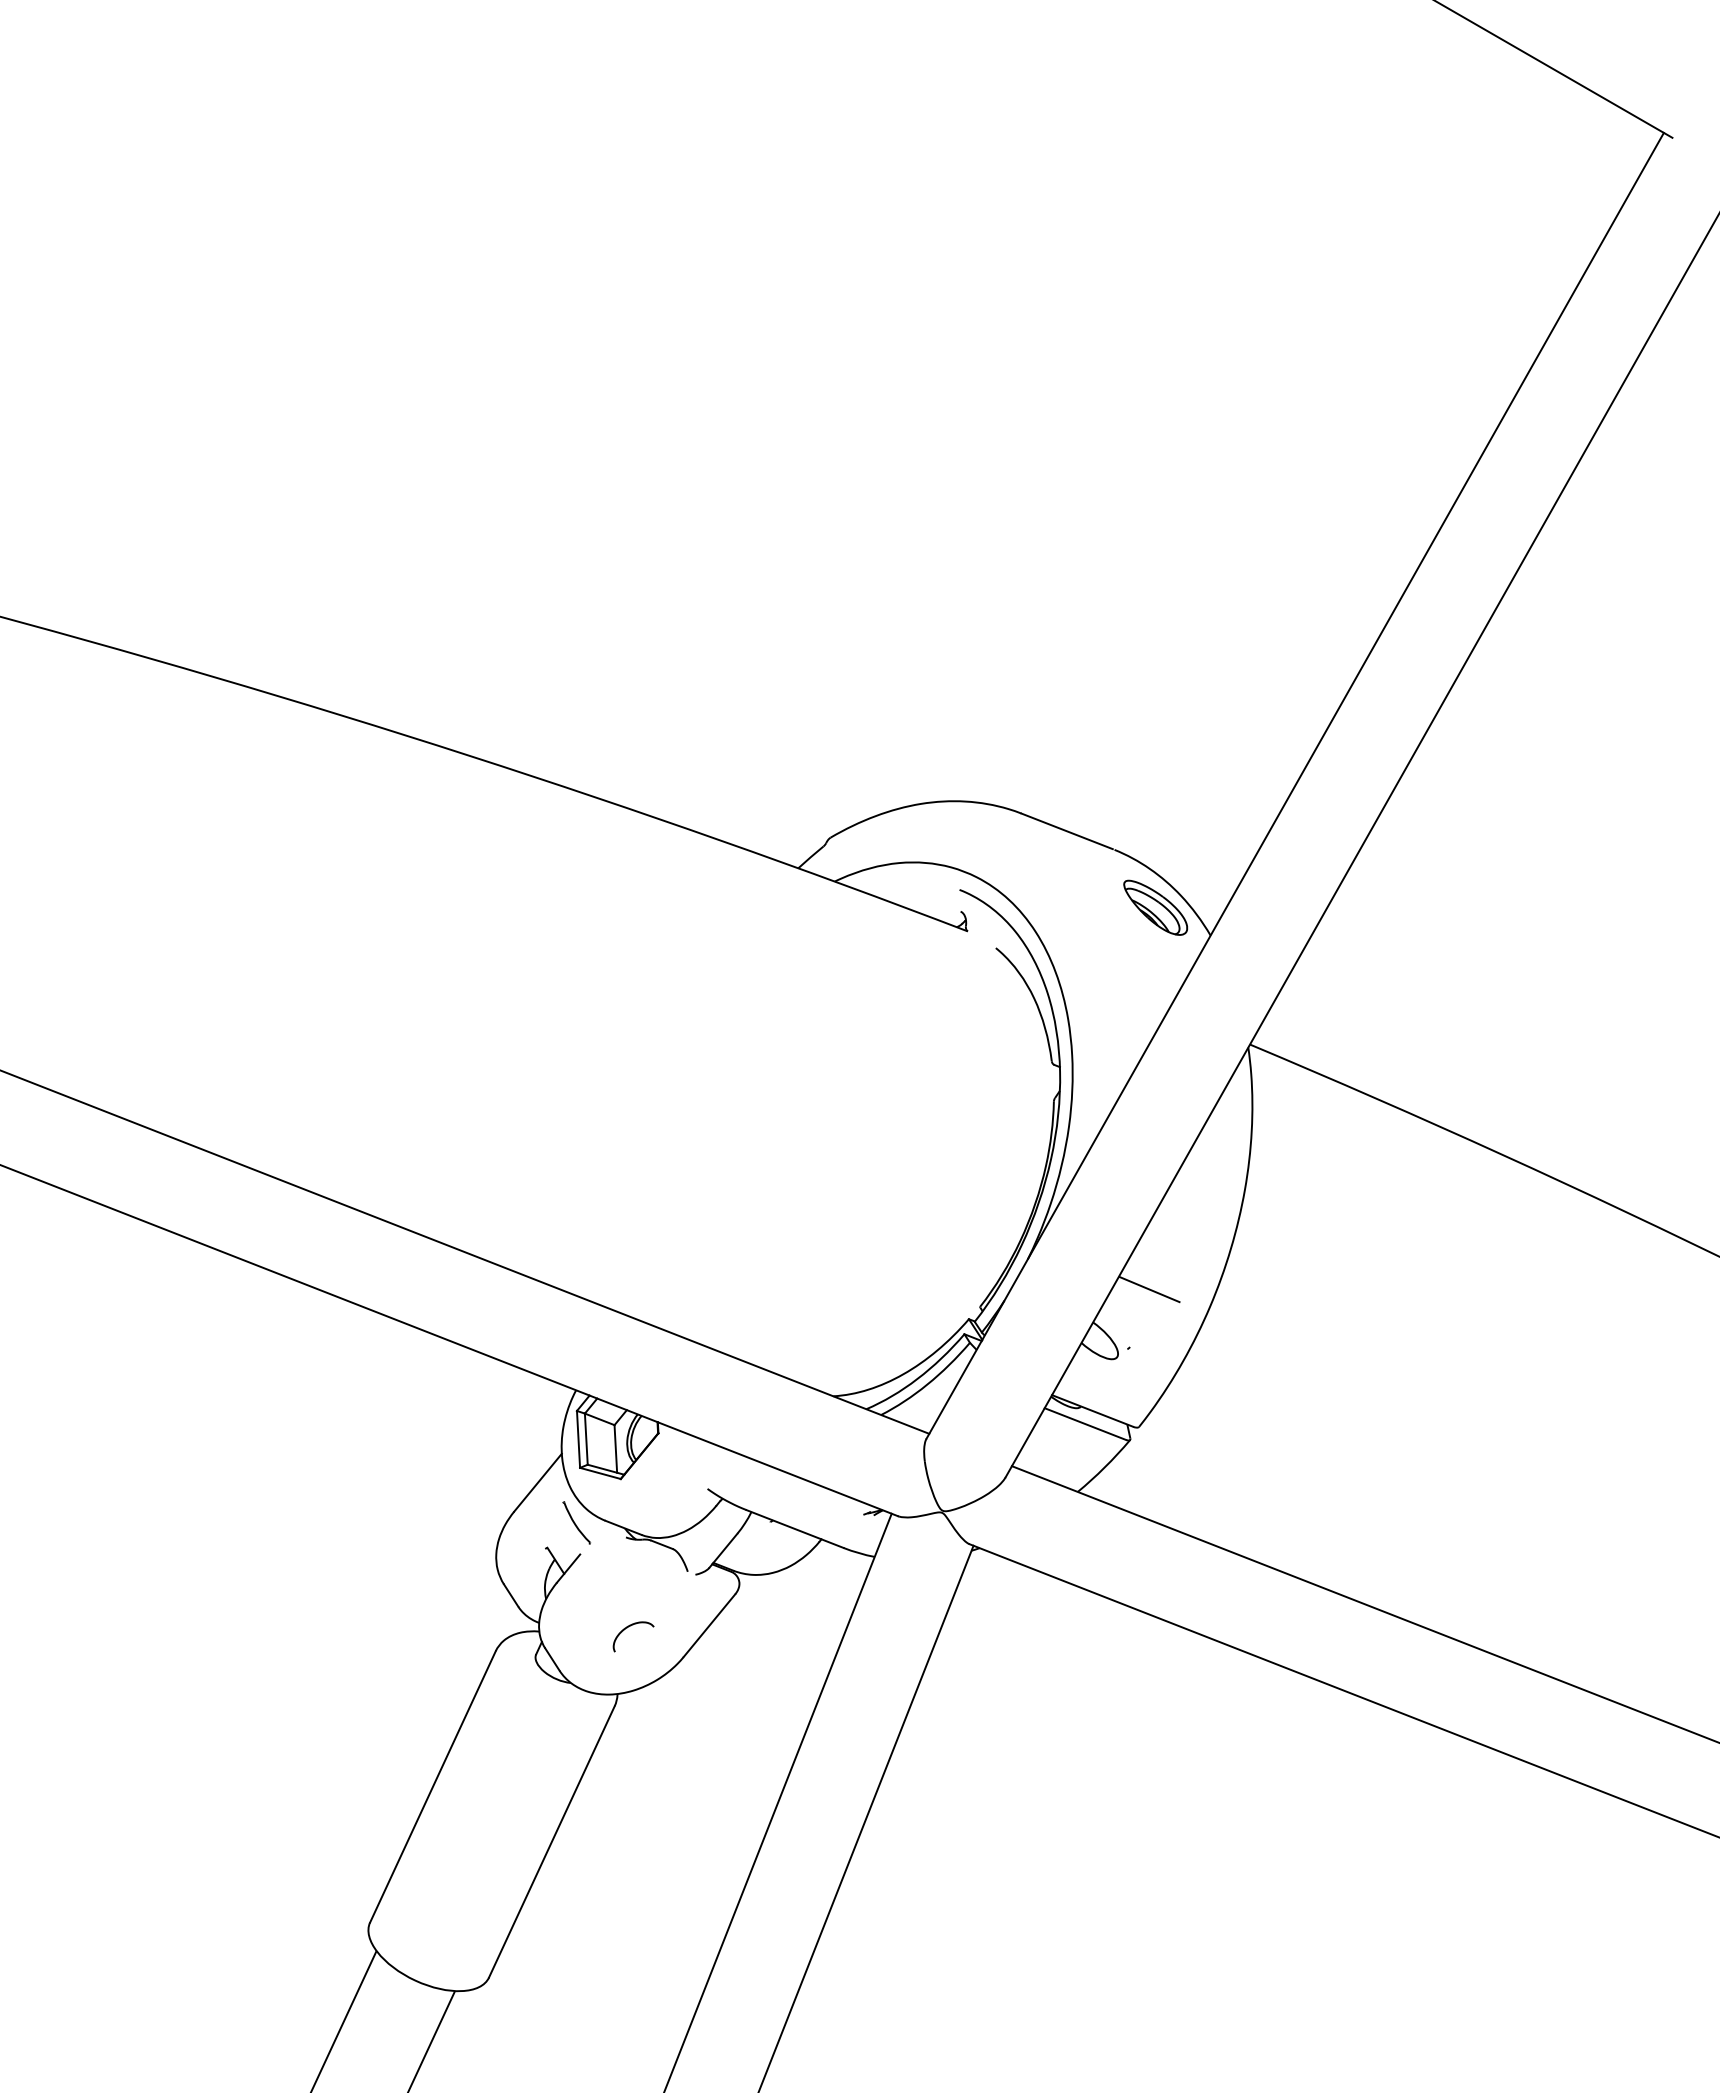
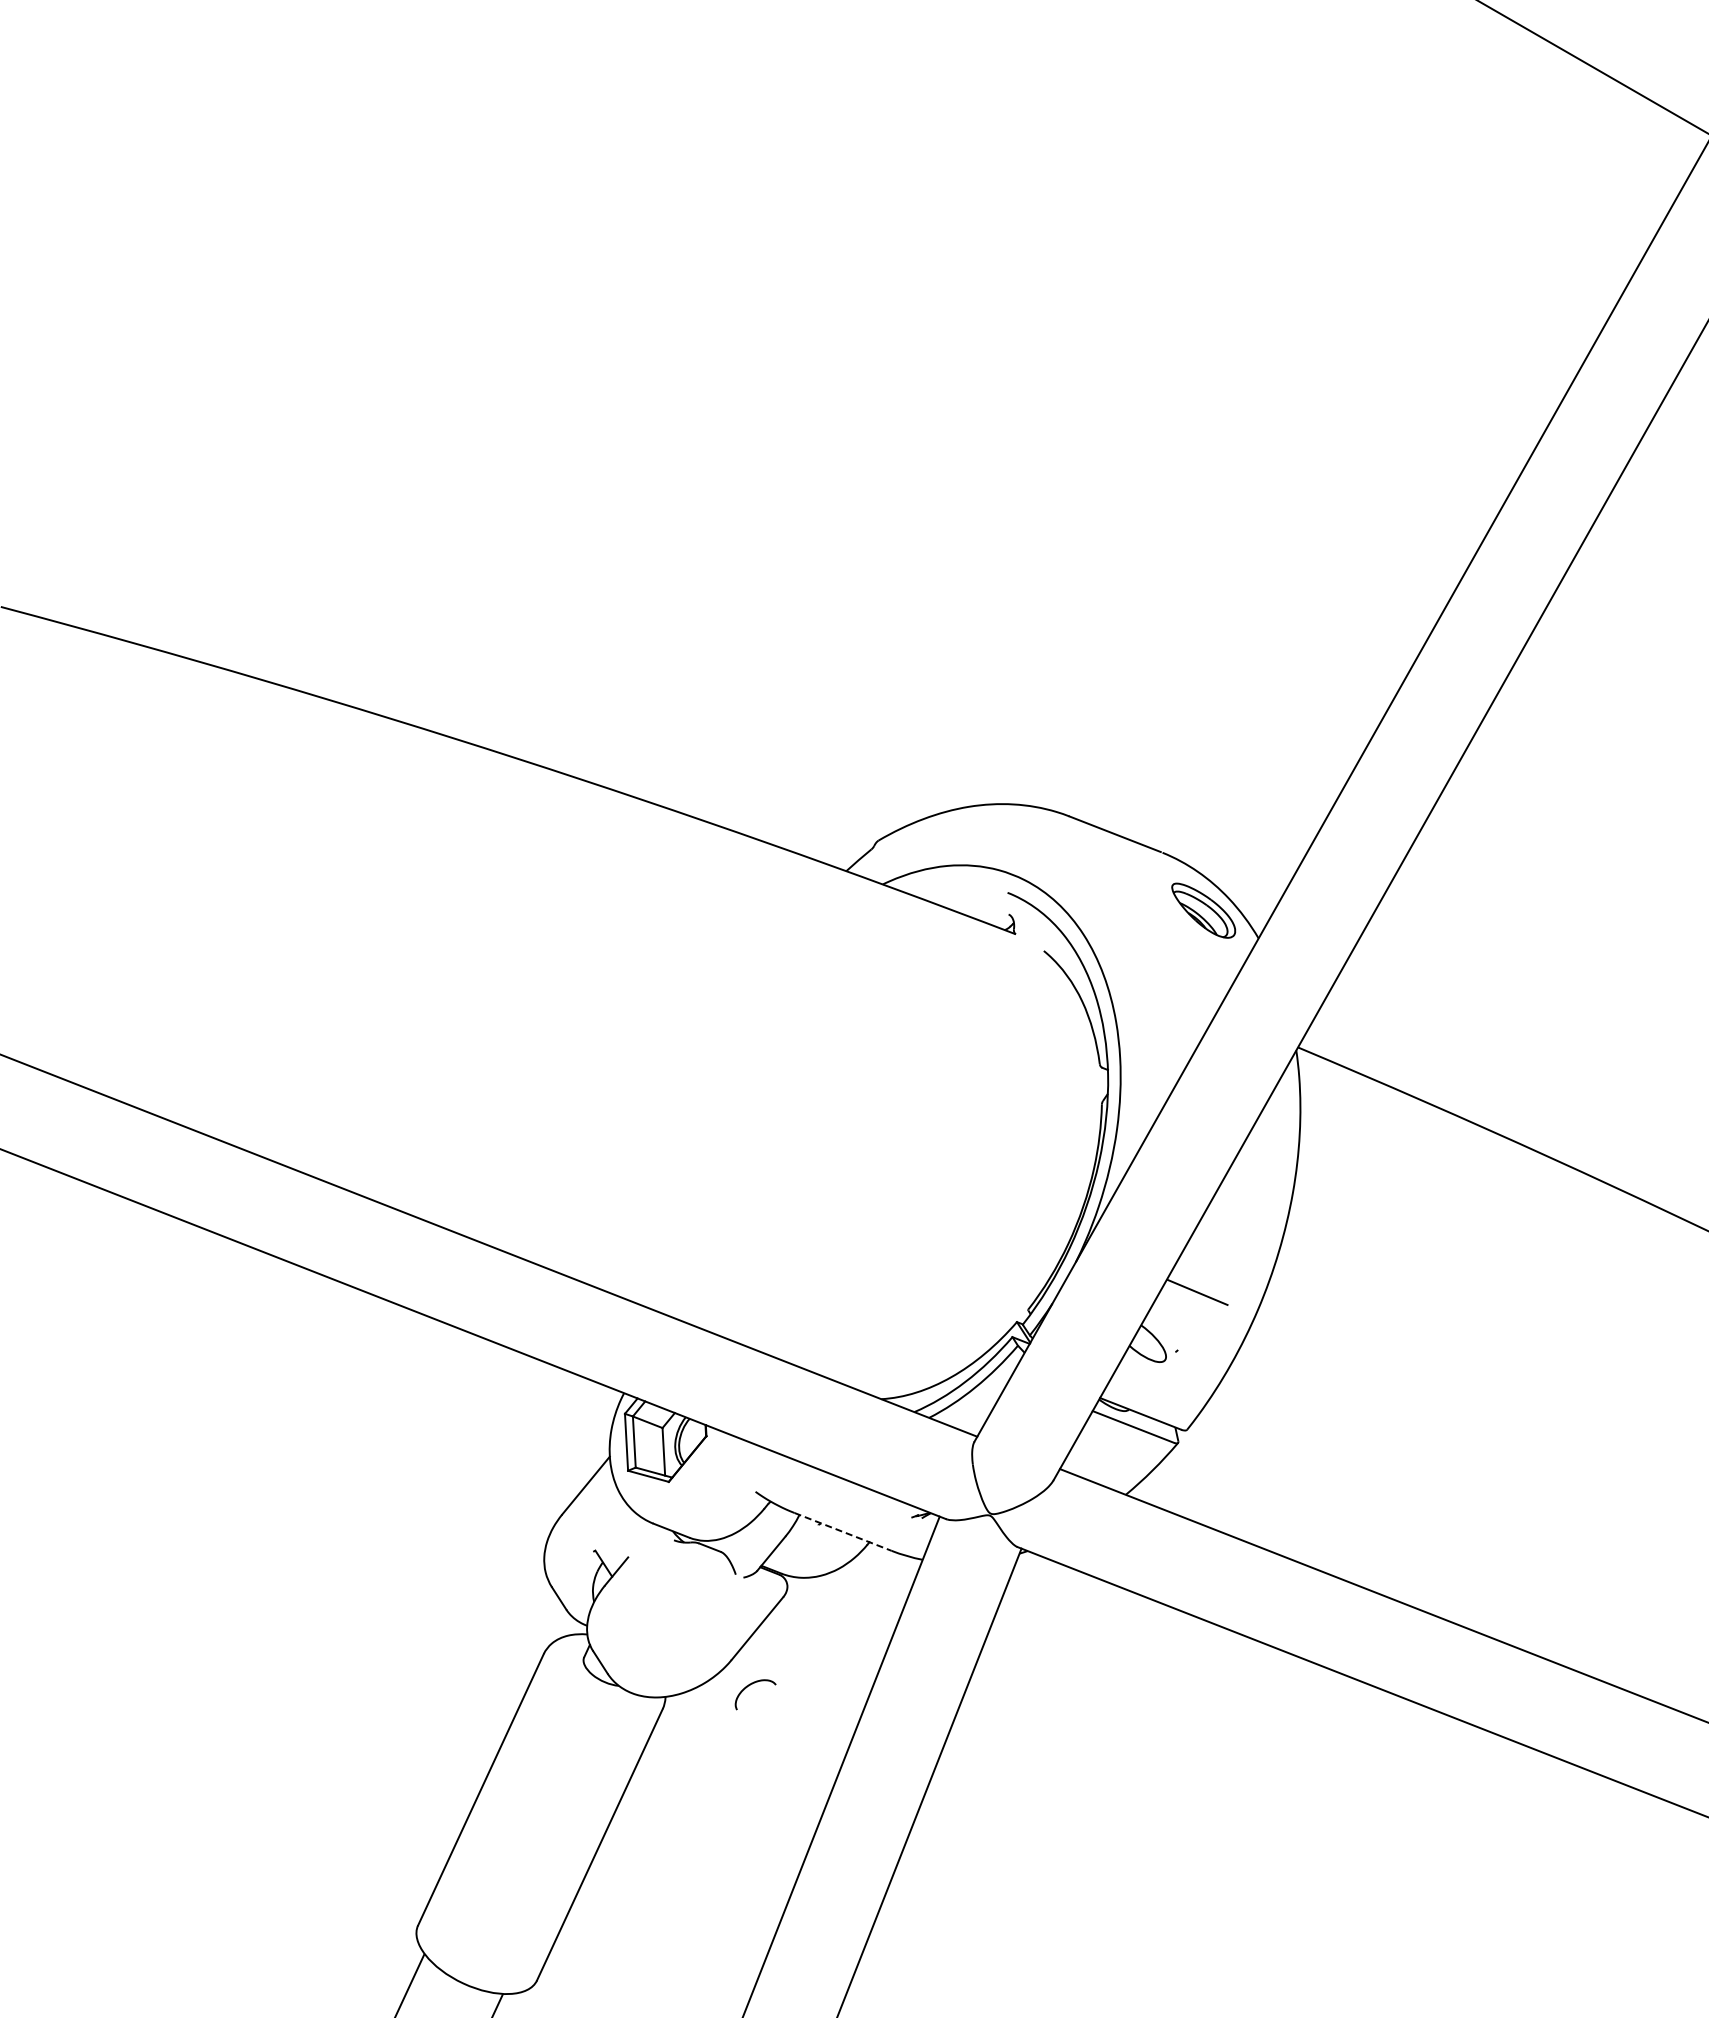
part: (576, 1522) -> (624, 1525), removed
line: (795, 1529) -> (843, 1532), solid -> dashed
curve: (627, 1628) -> (749, 1686), moved

